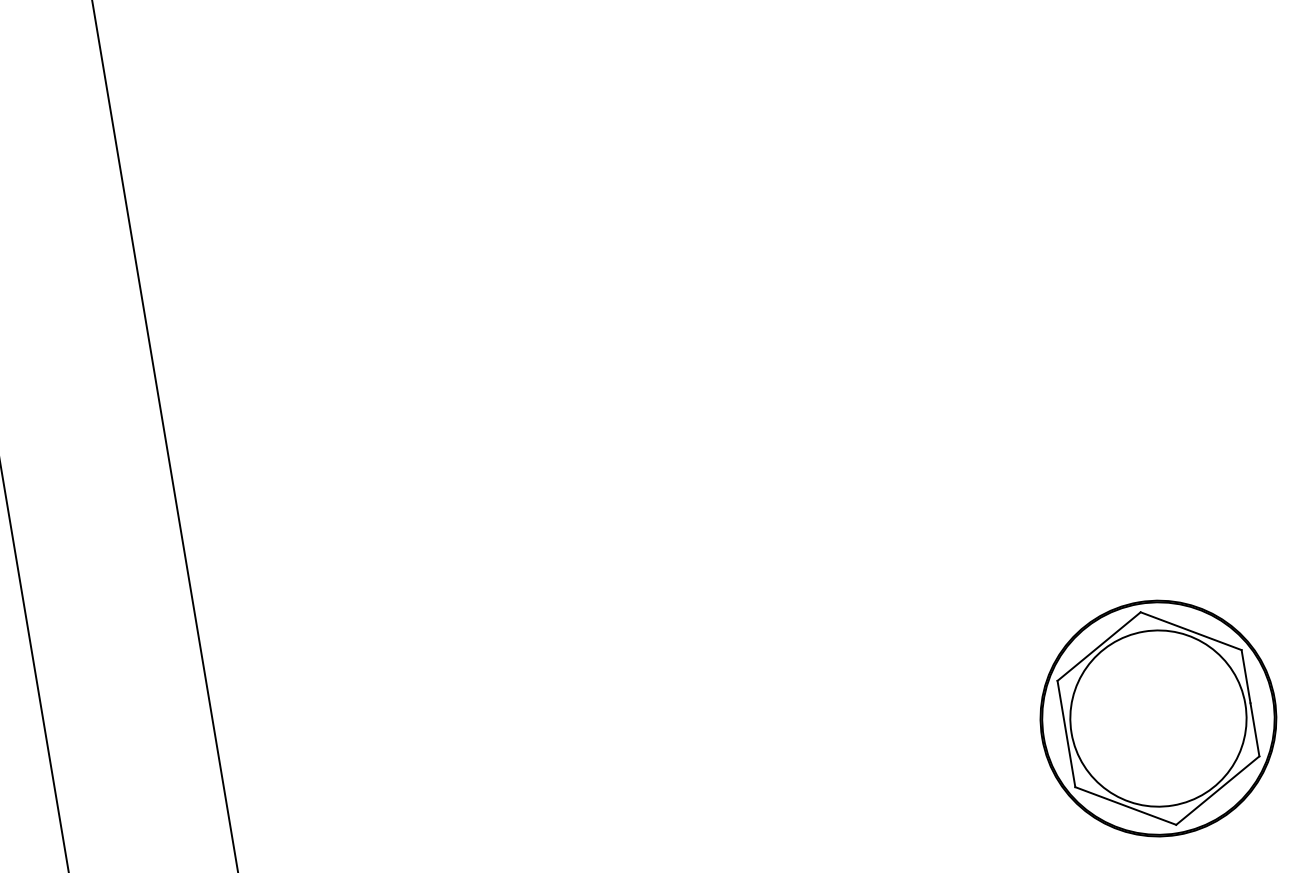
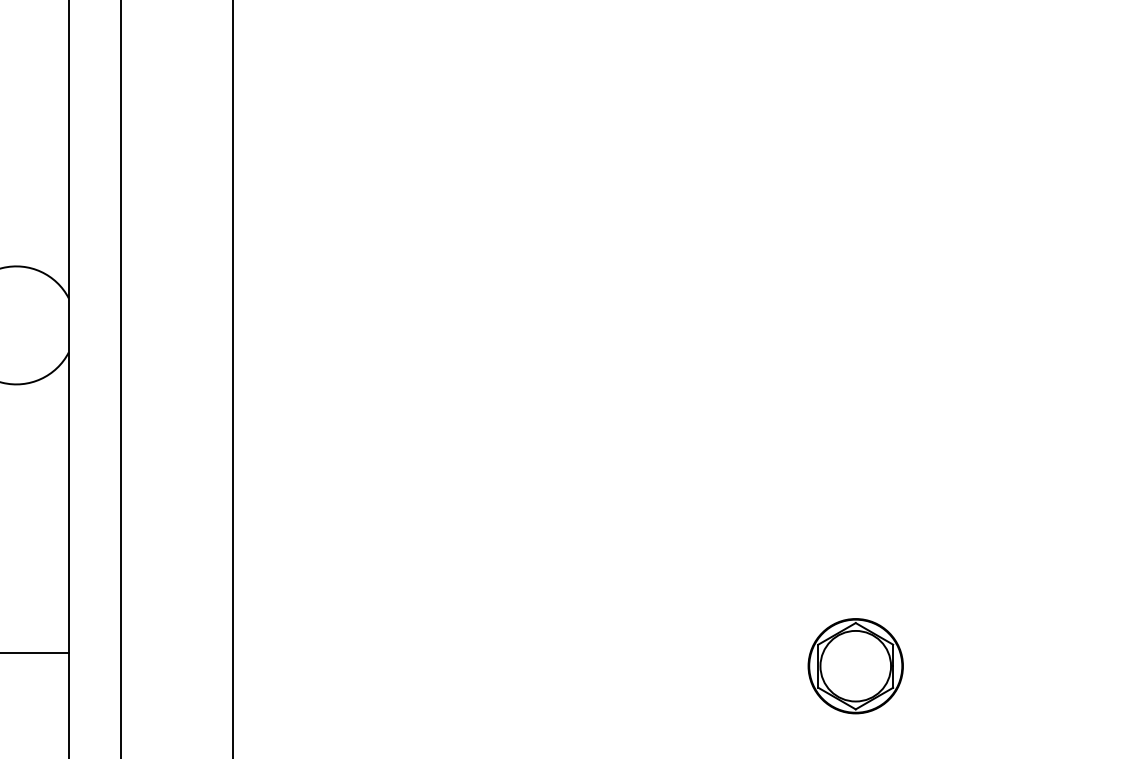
part: (1158, 717) -> (855, 665), size x0.6

